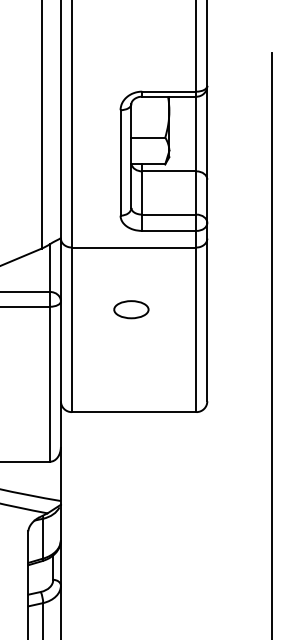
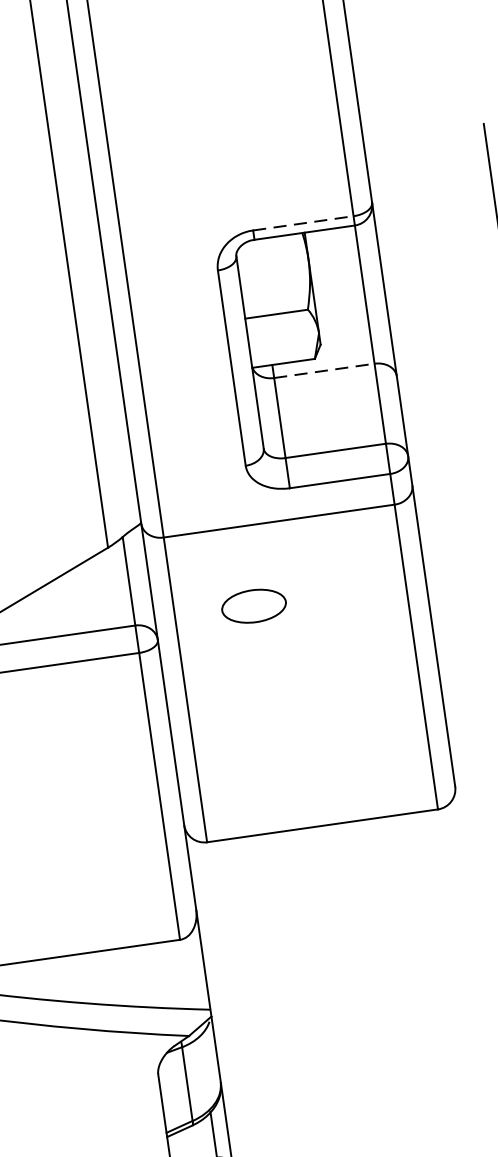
line: (169, 91) -> (303, 222), solid -> dashed
line: (169, 171) -> (324, 371), solid -> dashed
part: (131, 309) -> (254, 605), moved

